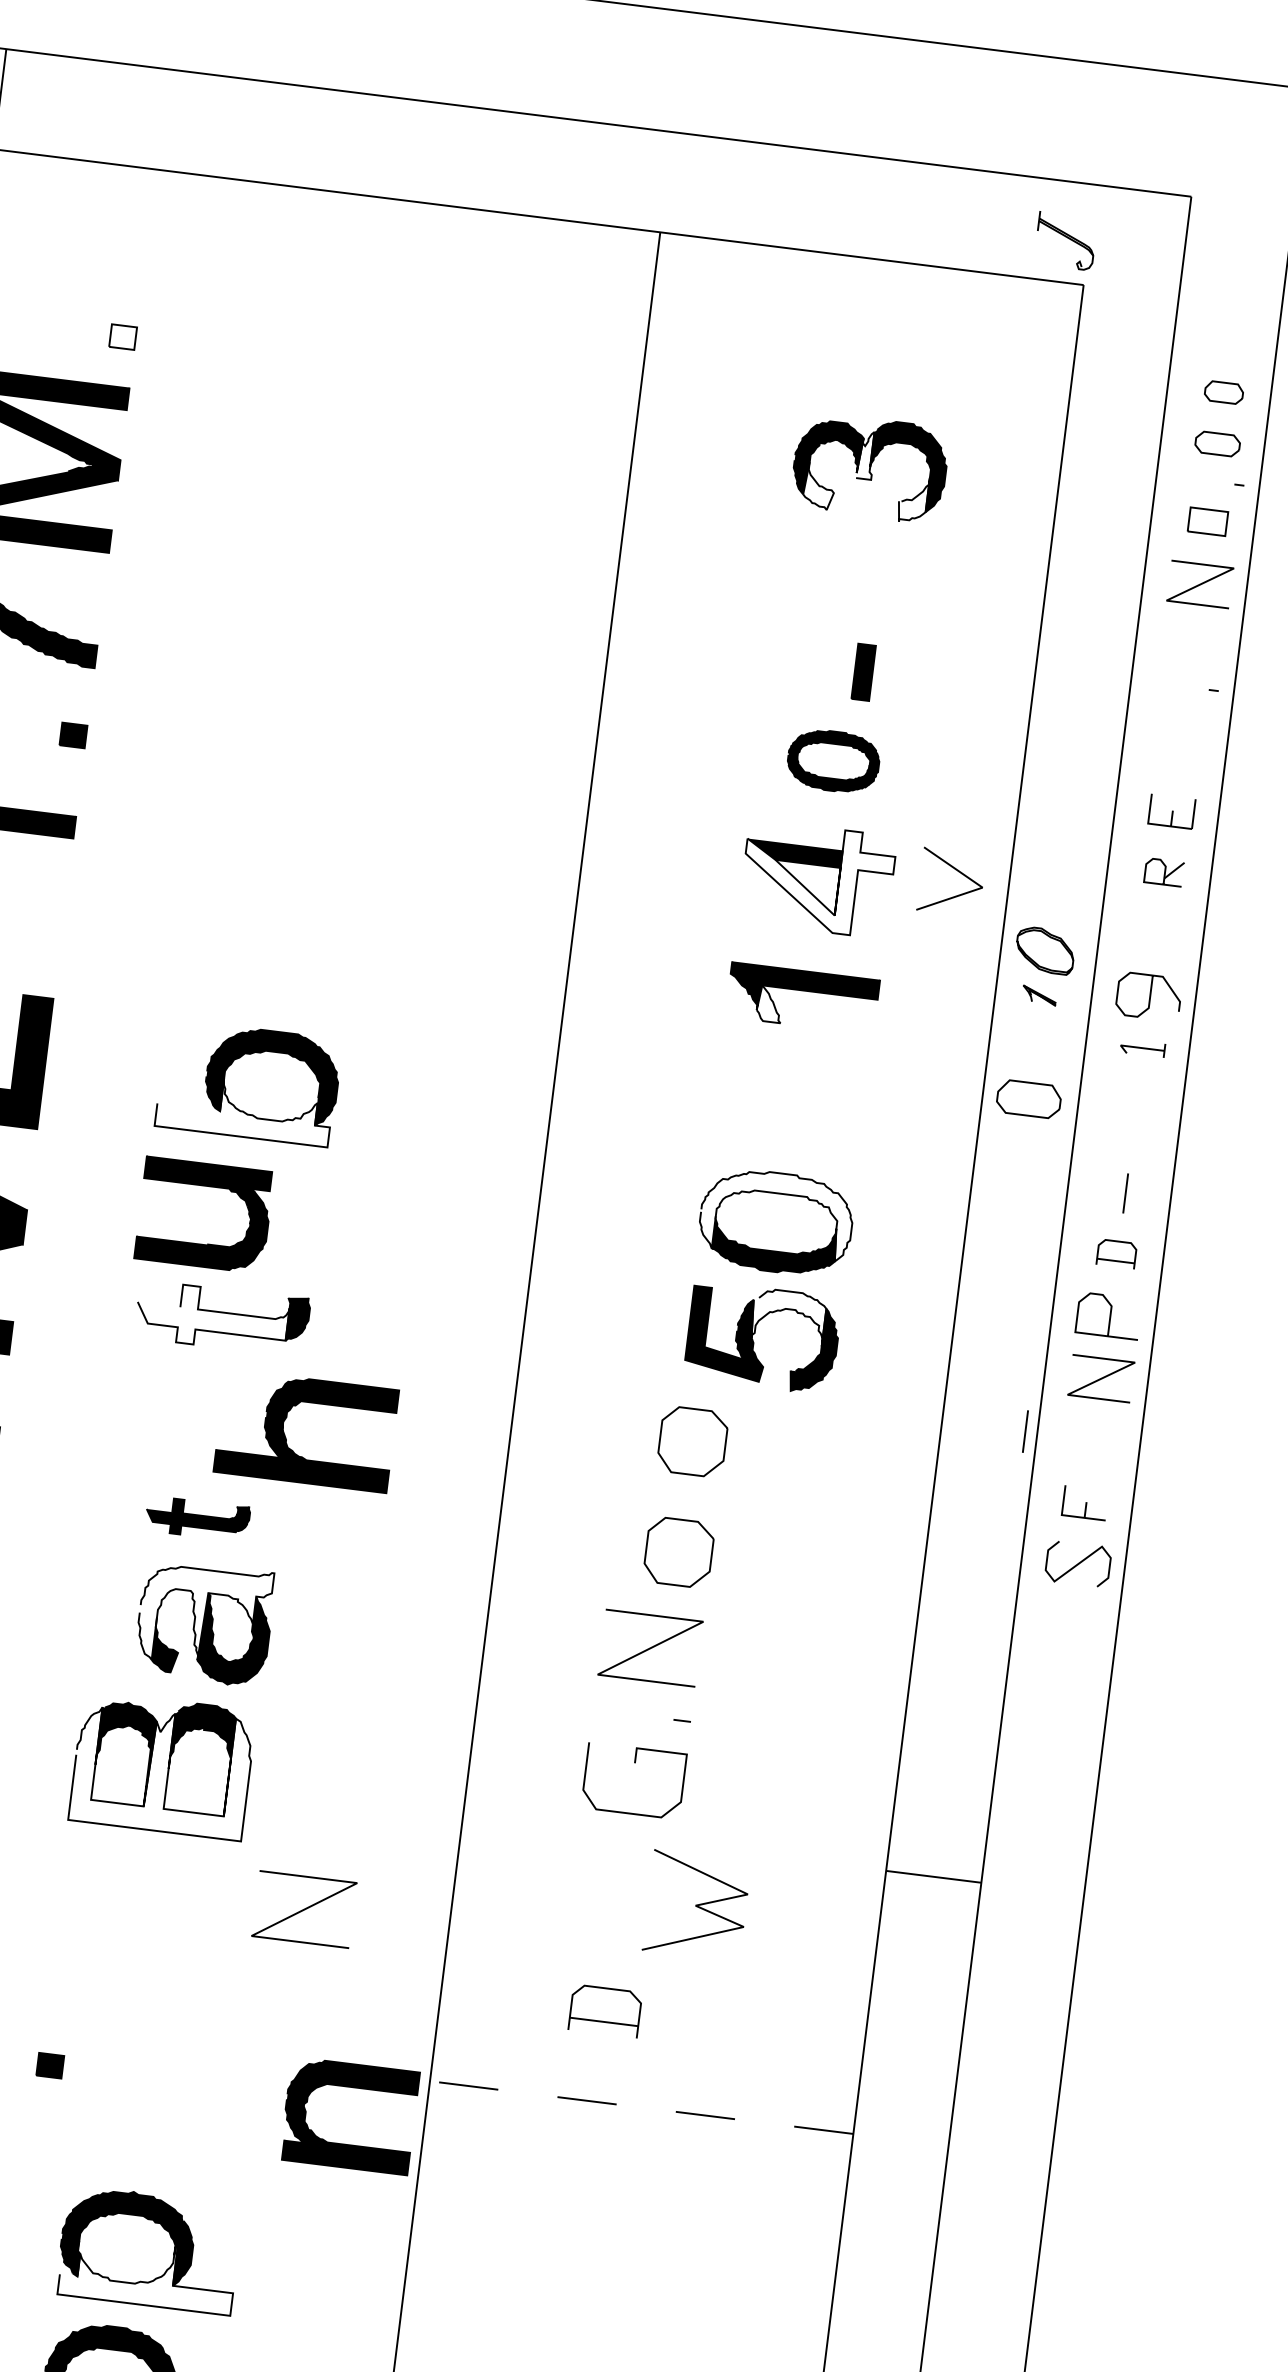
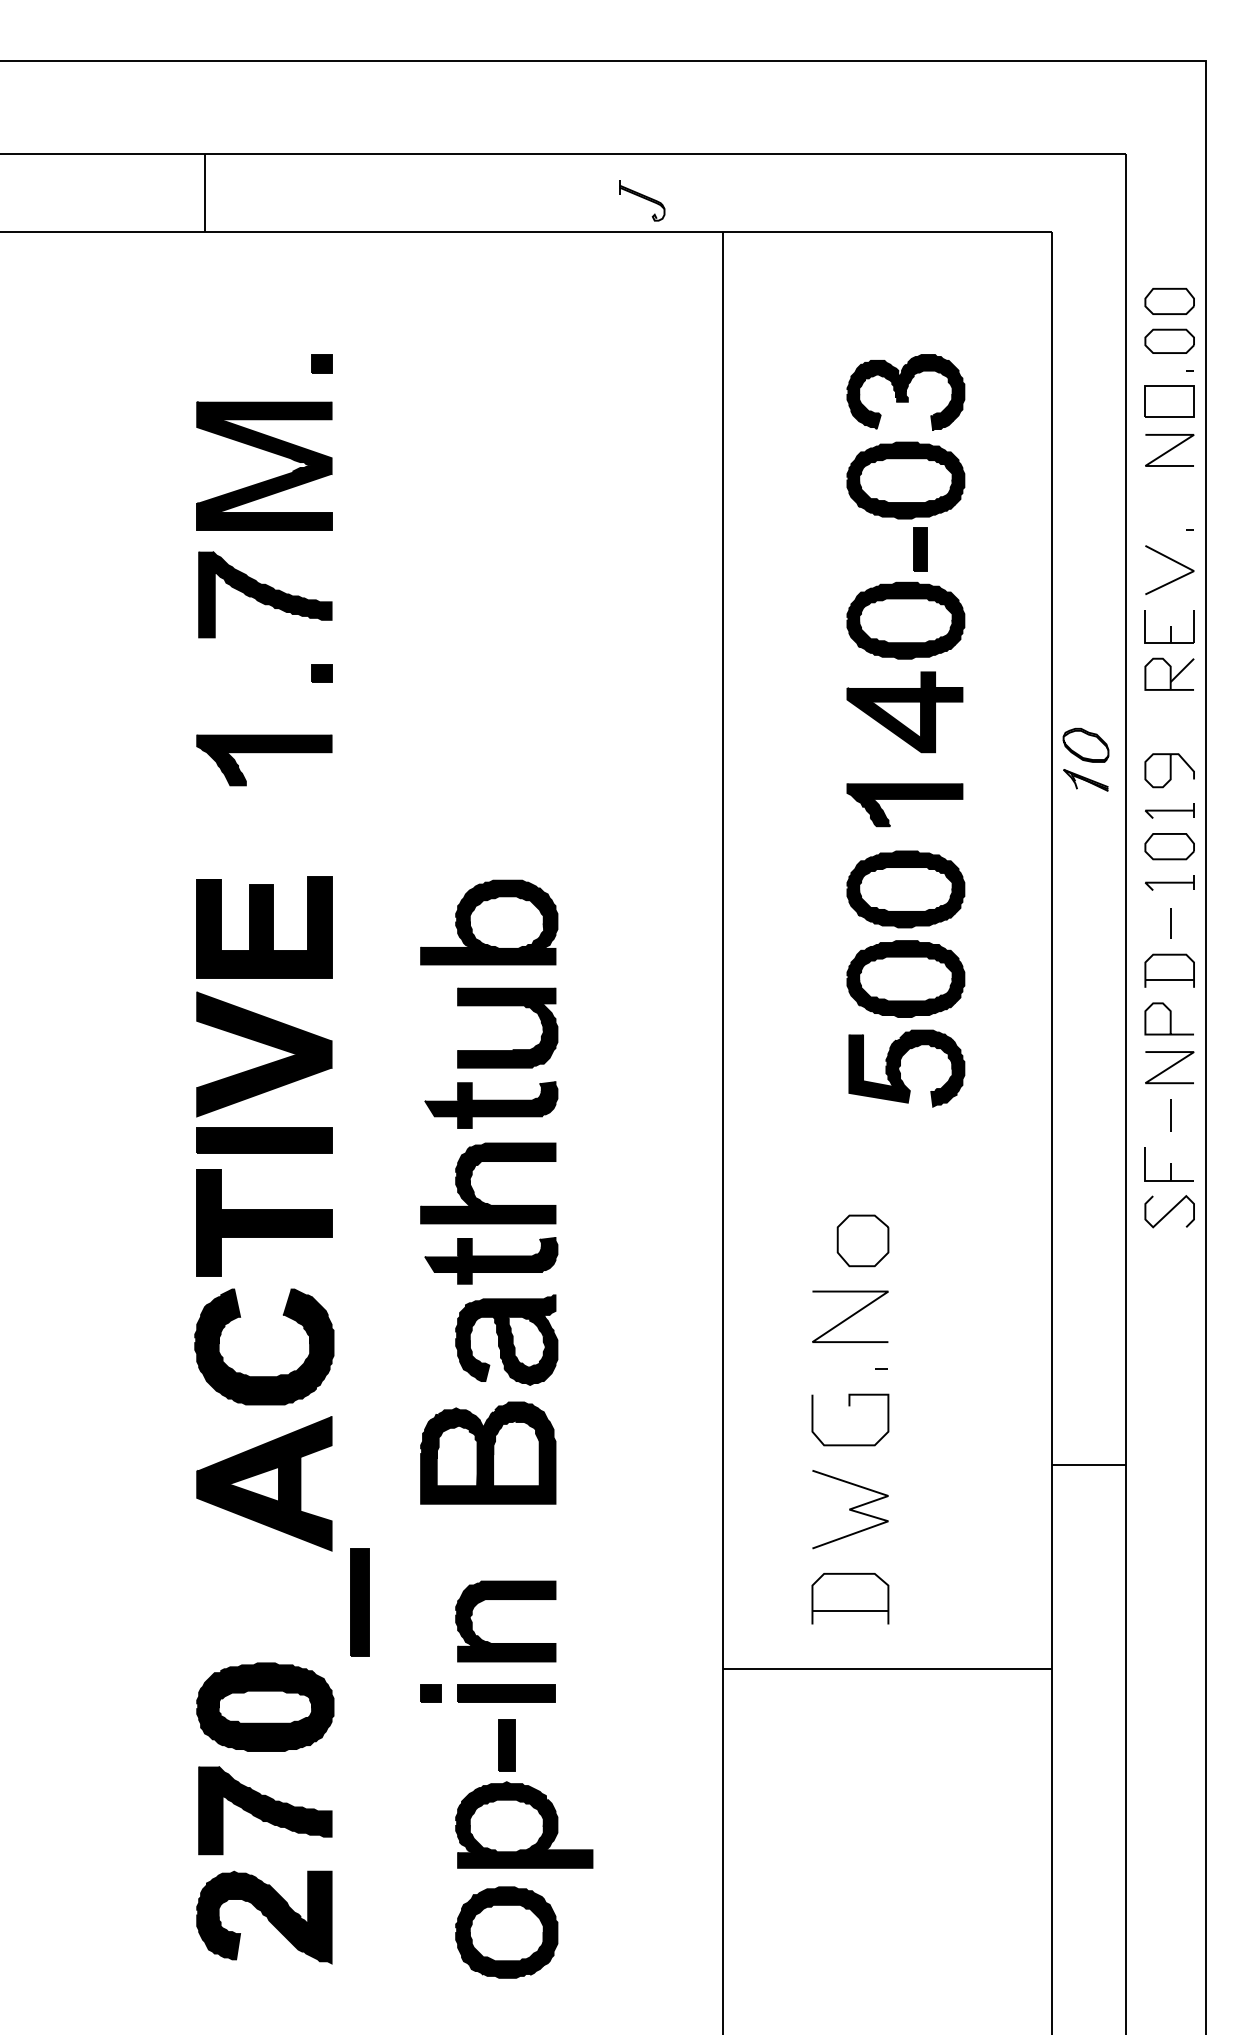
part: (1066, 241) -> (642, 200), moved
fill: (122, 336) -> (321, 363), added
part: (1224, 391) -> (1169, 300), size x1.67
part: (1217, 443) -> (1169, 340), size x1.43
fill: (866, 454) -> (901, 382), added
fill: (818, 486) -> (868, 411), added
fill: (912, 497) -> (941, 411), added
part: (1207, 521) -> (1169, 401), size x1.67
part: (855, 580) -> (905, 480), added
part: (833, 761) -> (905, 620), size x1.67
part: (1171, 811) -> (1169, 626), size x1.43
line: (957, 871) -> (1173, 561), moved
part: (1164, 871) -> (1169, 673), size x1.67
fill: (816, 879) -> (904, 712), added
part: (1039, 995) -> (1085, 780), size x1.67
fill: (770, 1004) -> (880, 812), added
part: (1142, 1047) -> (1169, 810), size x1.43
part: (1028, 1099) -> (1169, 846), moved
part: (789, 1107) -> (905, 889), added
fill: (244, 1108) -> (488, 942), added
part: (1130, 1140) -> (1169, 882), added
part: (207, 1187) -> (507, 1006), moved
fill: (776, 1215) -> (905, 973), added
part: (1116, 1253) -> (1169, 970), size x1.67
fill: (788, 1316) -> (924, 1049), added
fill: (212, 1317) -> (483, 1105), added
line: (1025, 1431) -> (1170, 1115), moved
part: (287, 1439) -> (474, 1191), moved
part: (692, 1441) -> (862, 1154), removed
part: (1084, 1503) -> (1168, 1164), size x1.43
part: (197, 1518) -> (491, 1260), size x1.67
fill: (203, 1615) -> (505, 1334), added
fill: (162, 1769) -> (488, 1456), added
line: (696, 1905) -> (850, 1509), moved
line: (304, 1909) -> (610, 1549), removed
part: (605, 2010) -> (850, 1598), size x1.43
part: (147, 2077) -> (506, 1693), added
part: (352, 2087) -> (505, 1599), moved
line: (641, 2107) -> (887, 1669), dashed -> solid
part: (139, 2144) -> (506, 1745), added
fill: (149, 2258) -> (525, 1831), added

